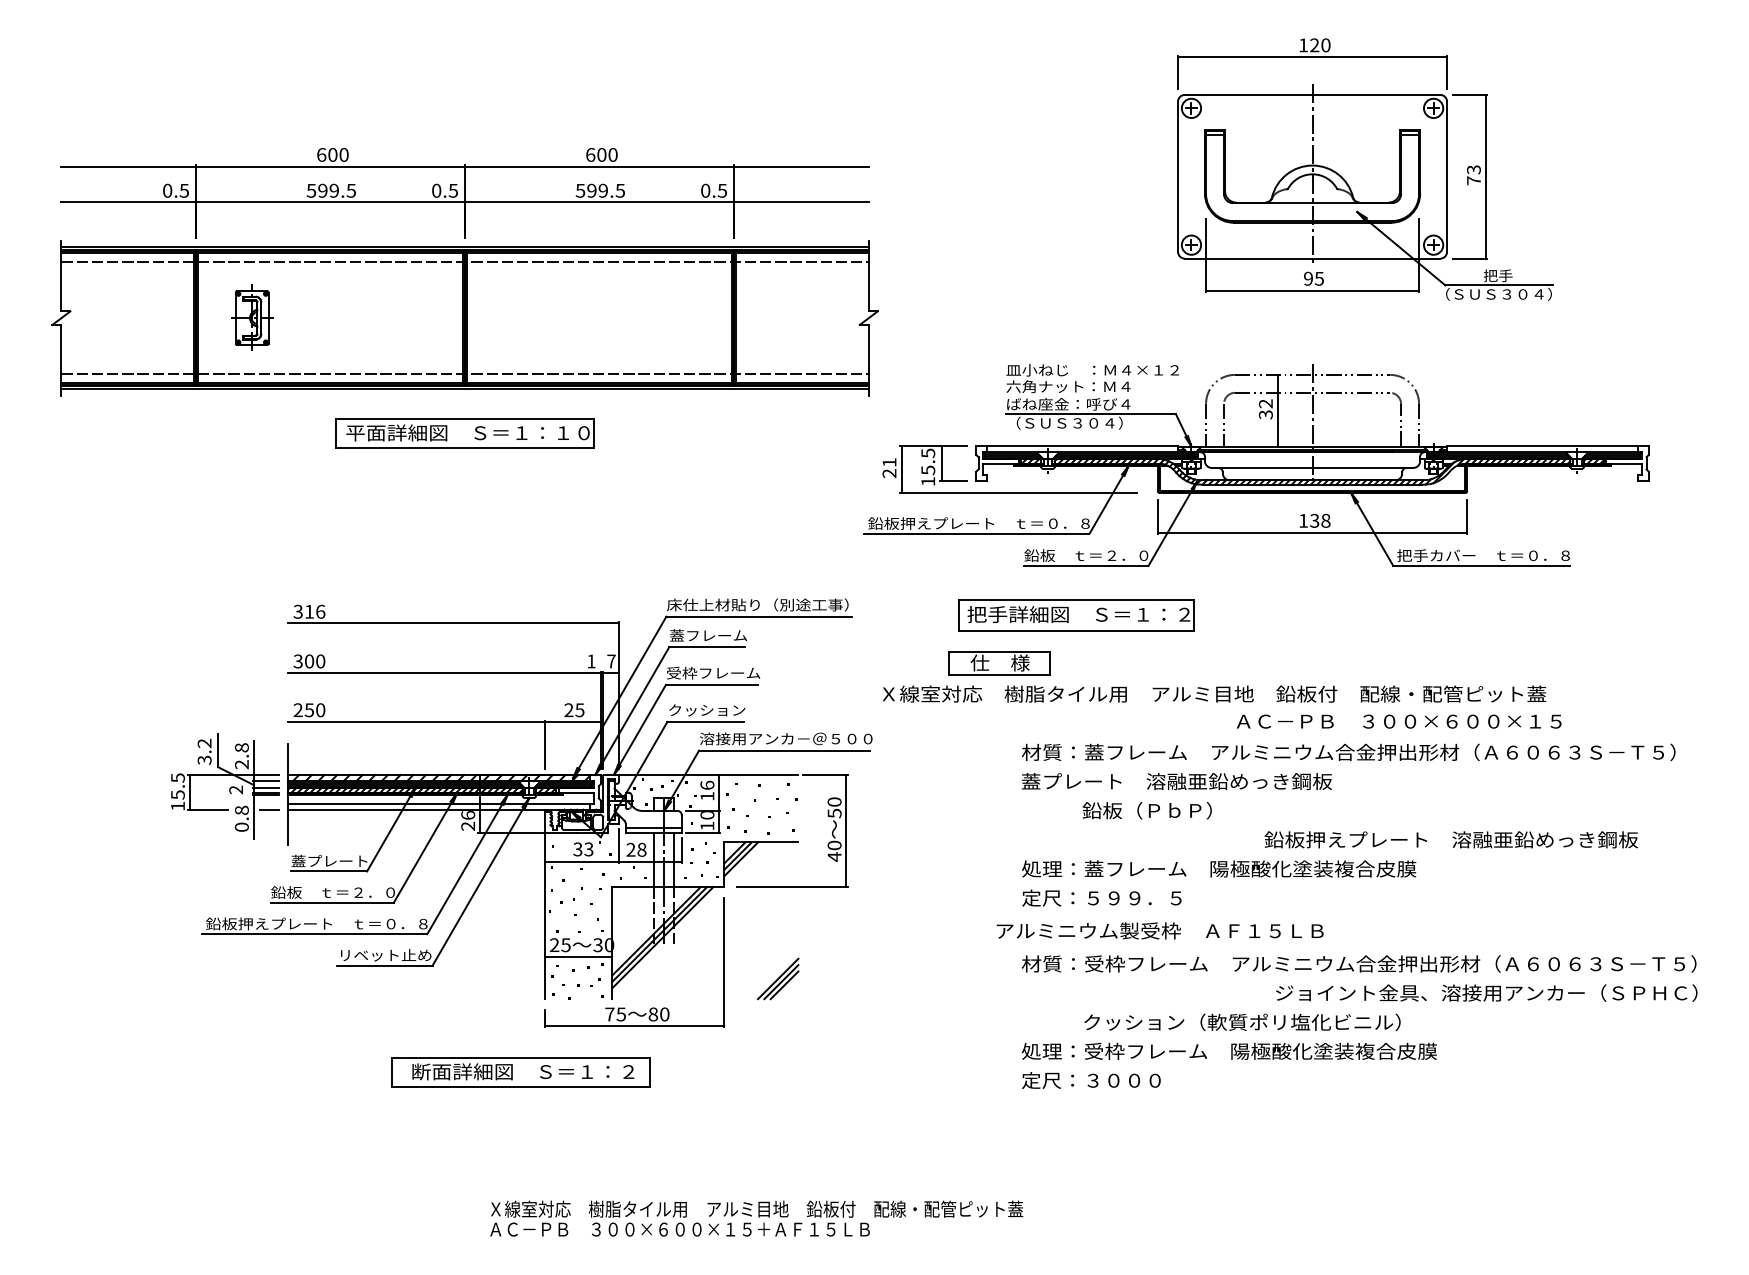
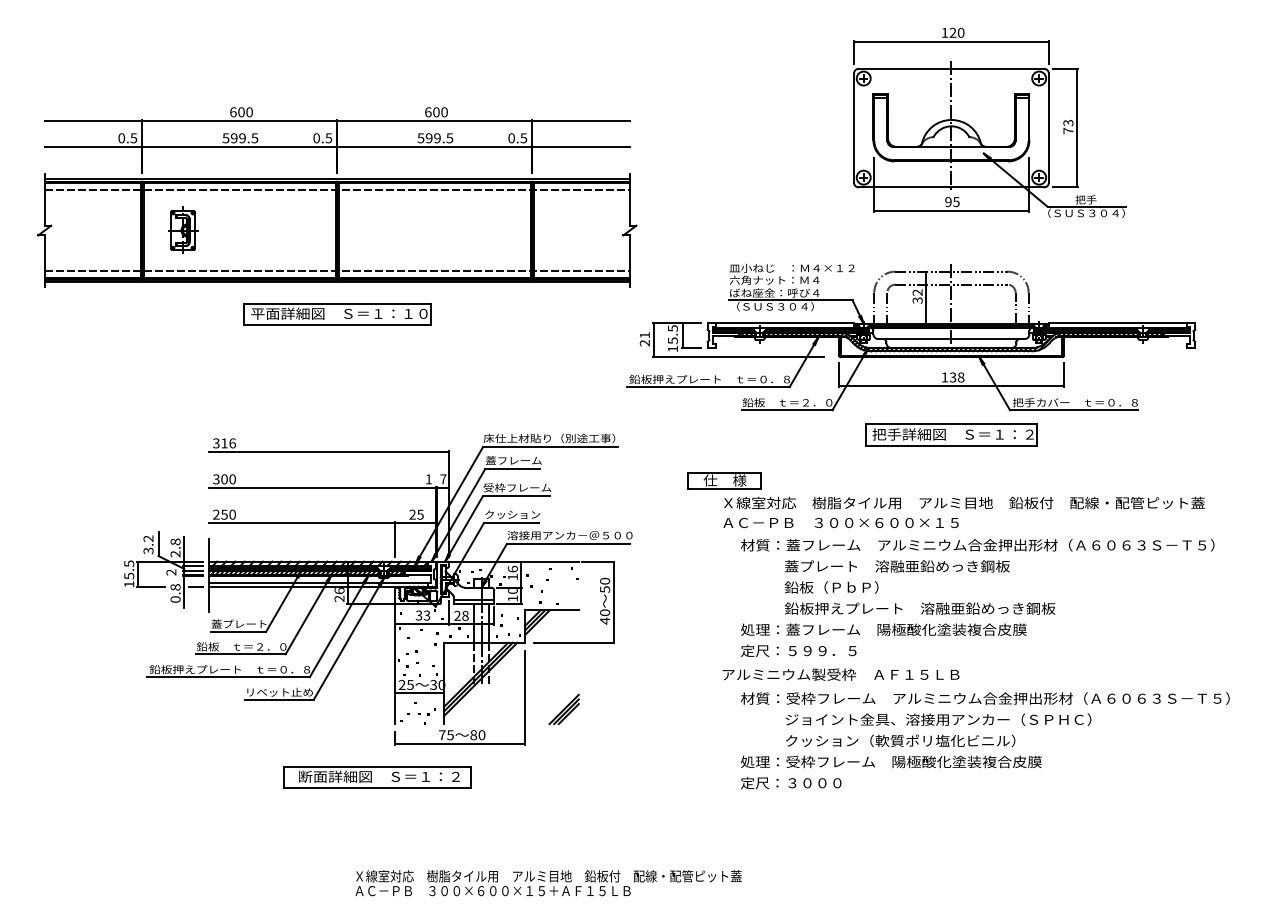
part: (1076, 615) -> (951, 435), moved
text: (1214, 693) -> (964, 502), moved
text: (1399, 721) -> (841, 522), moved
text: (1176, 781) -> (897, 566), moved
text: (1450, 839) -> (919, 608), moved
text: (1486, 992) -> (938, 719), moved

